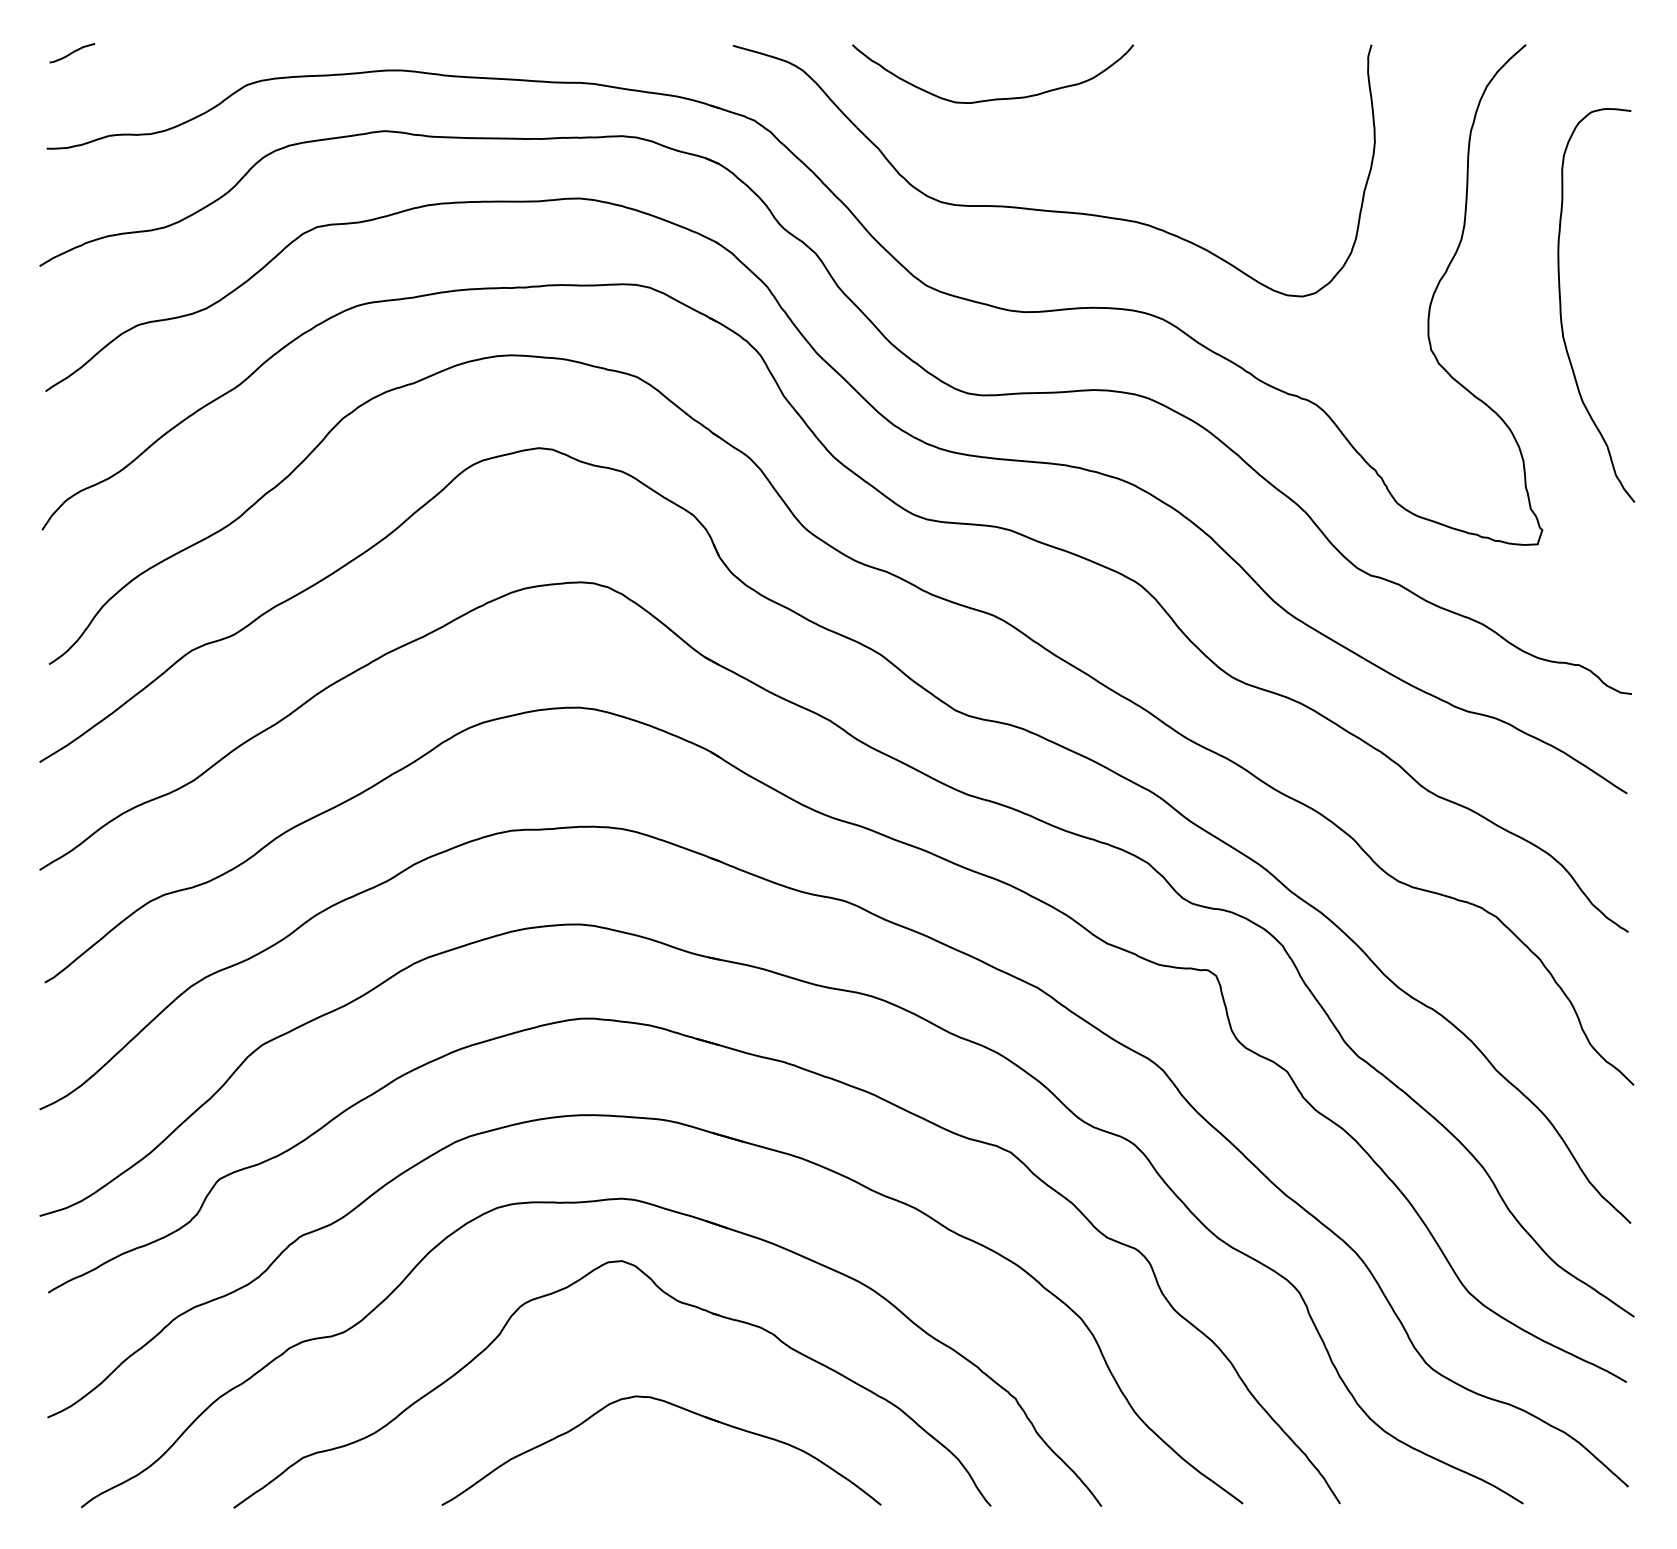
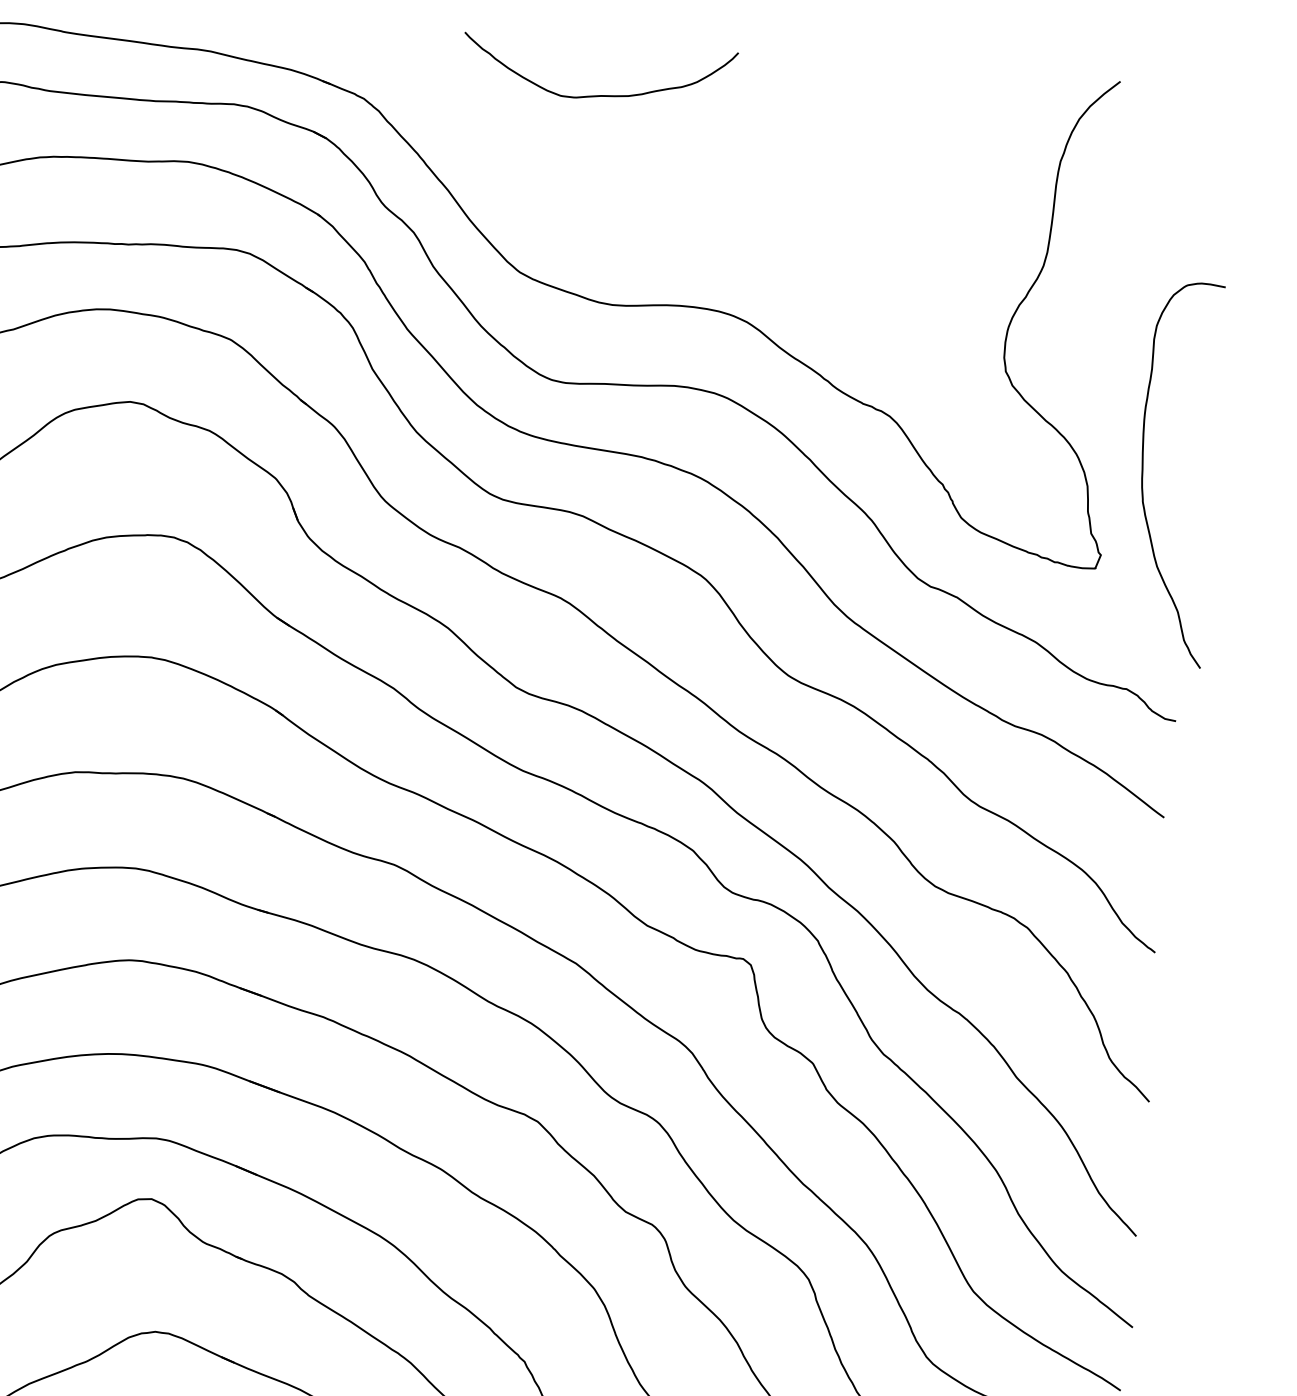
curve: (1046, 209) -> (641, 206), removed
curve: (1561, 305) -> (1143, 471), moved

